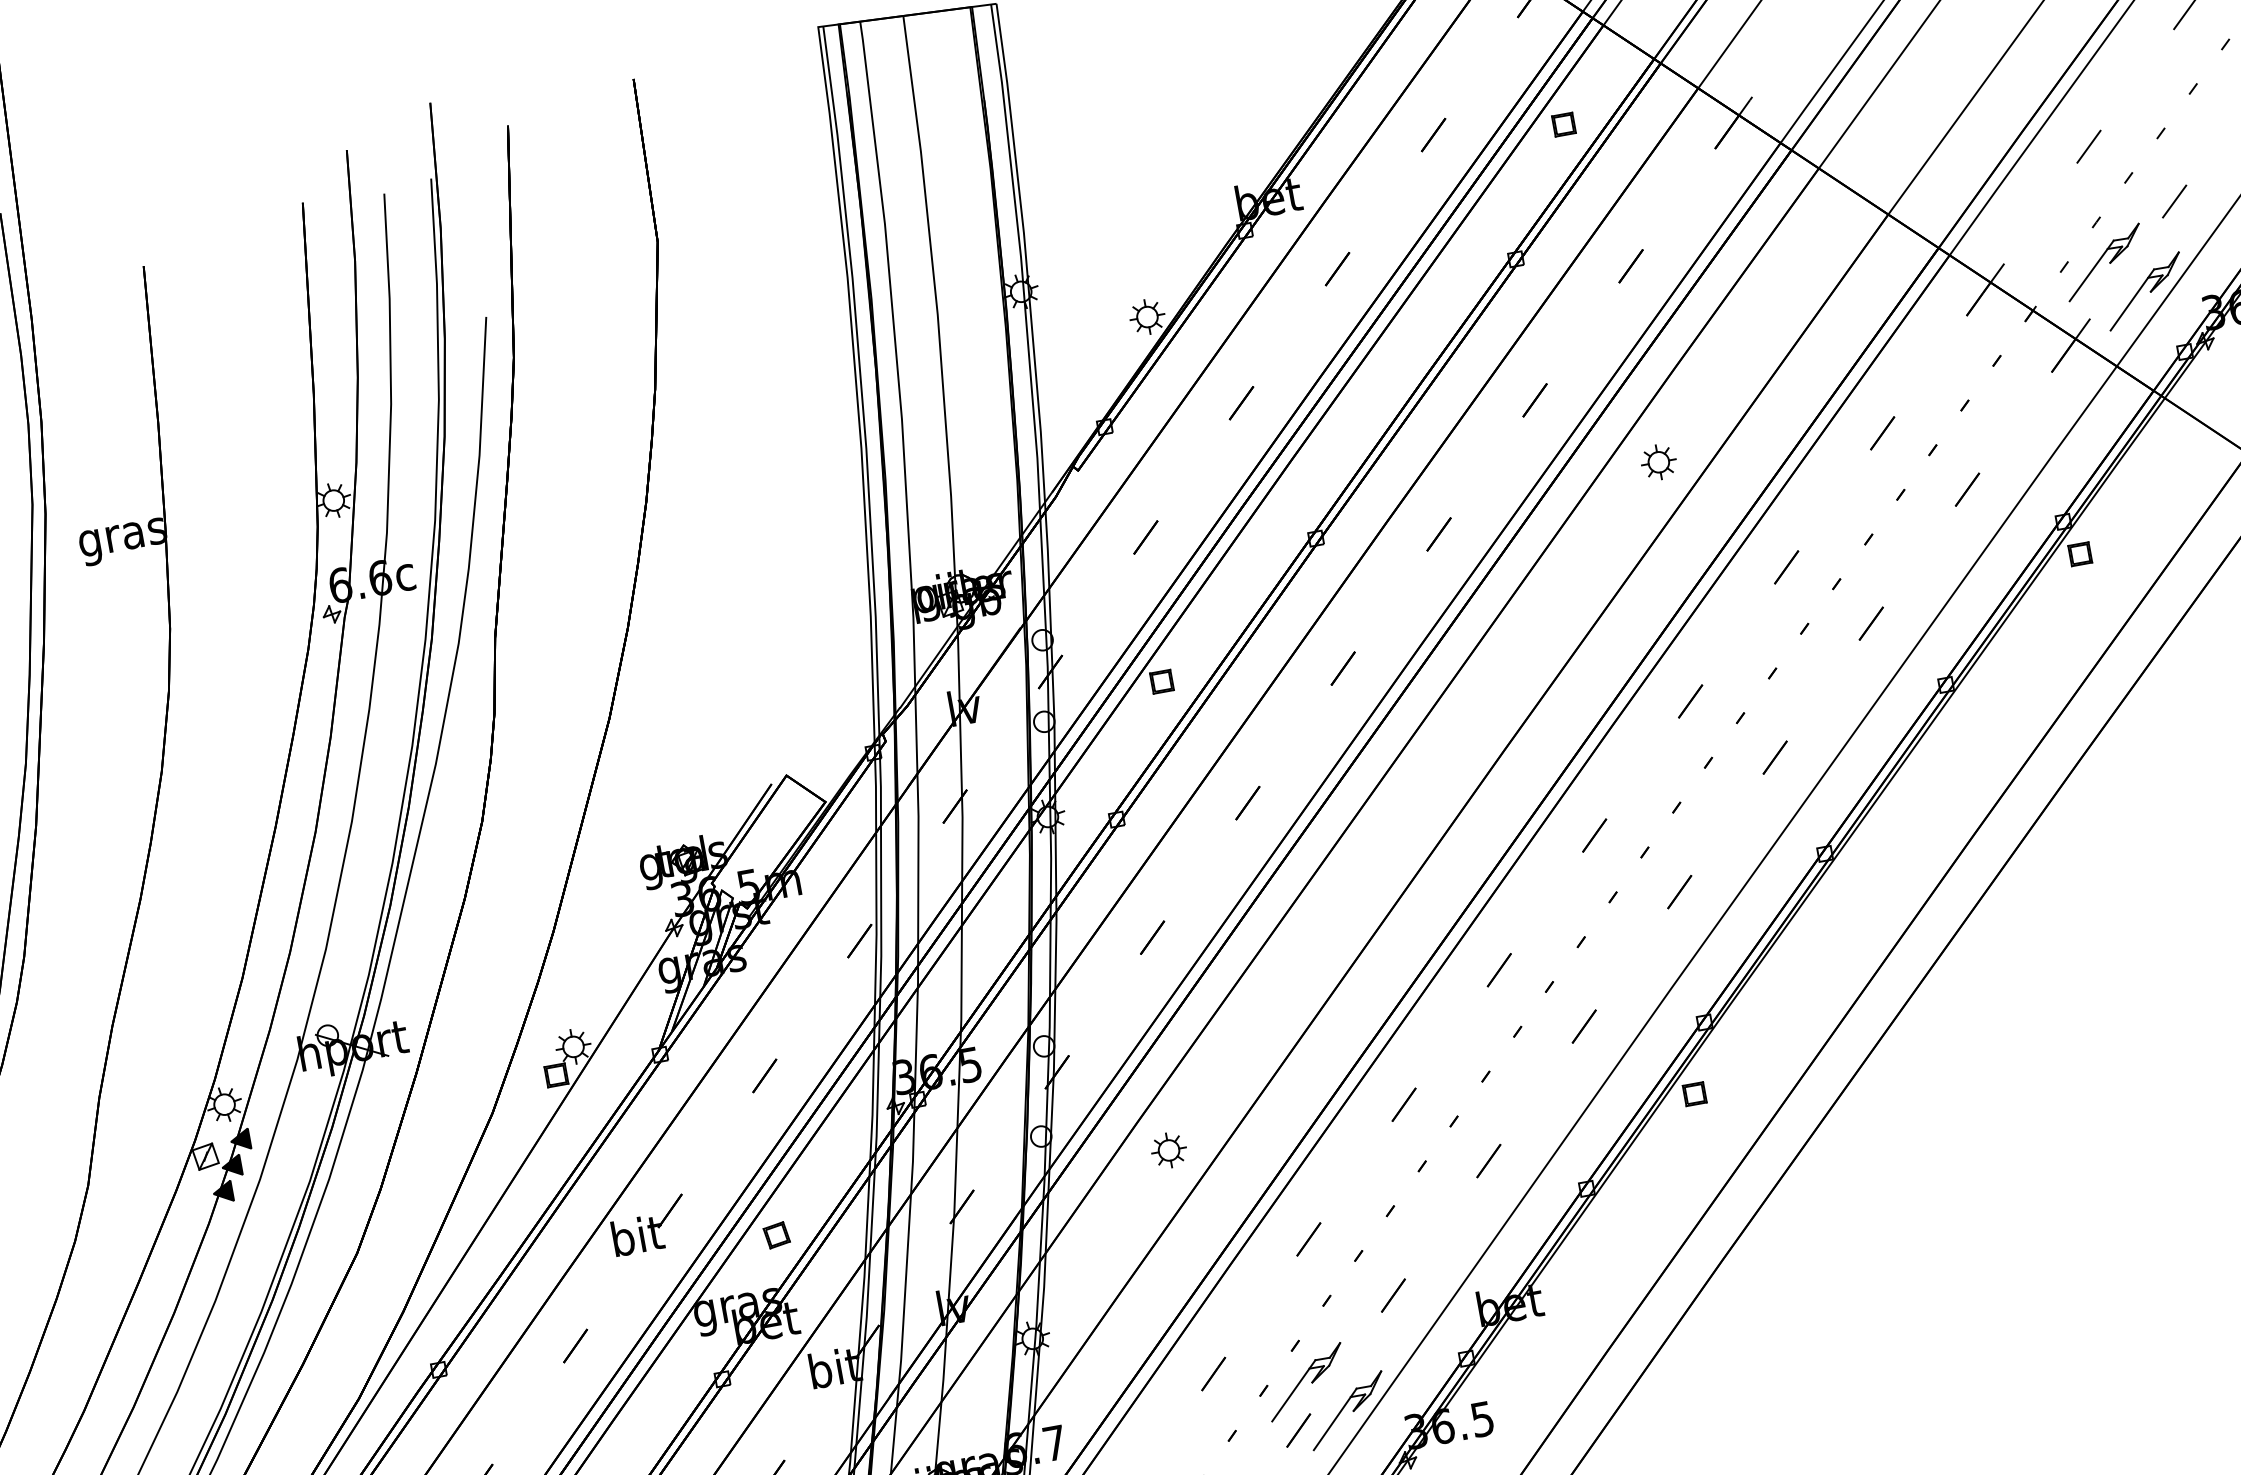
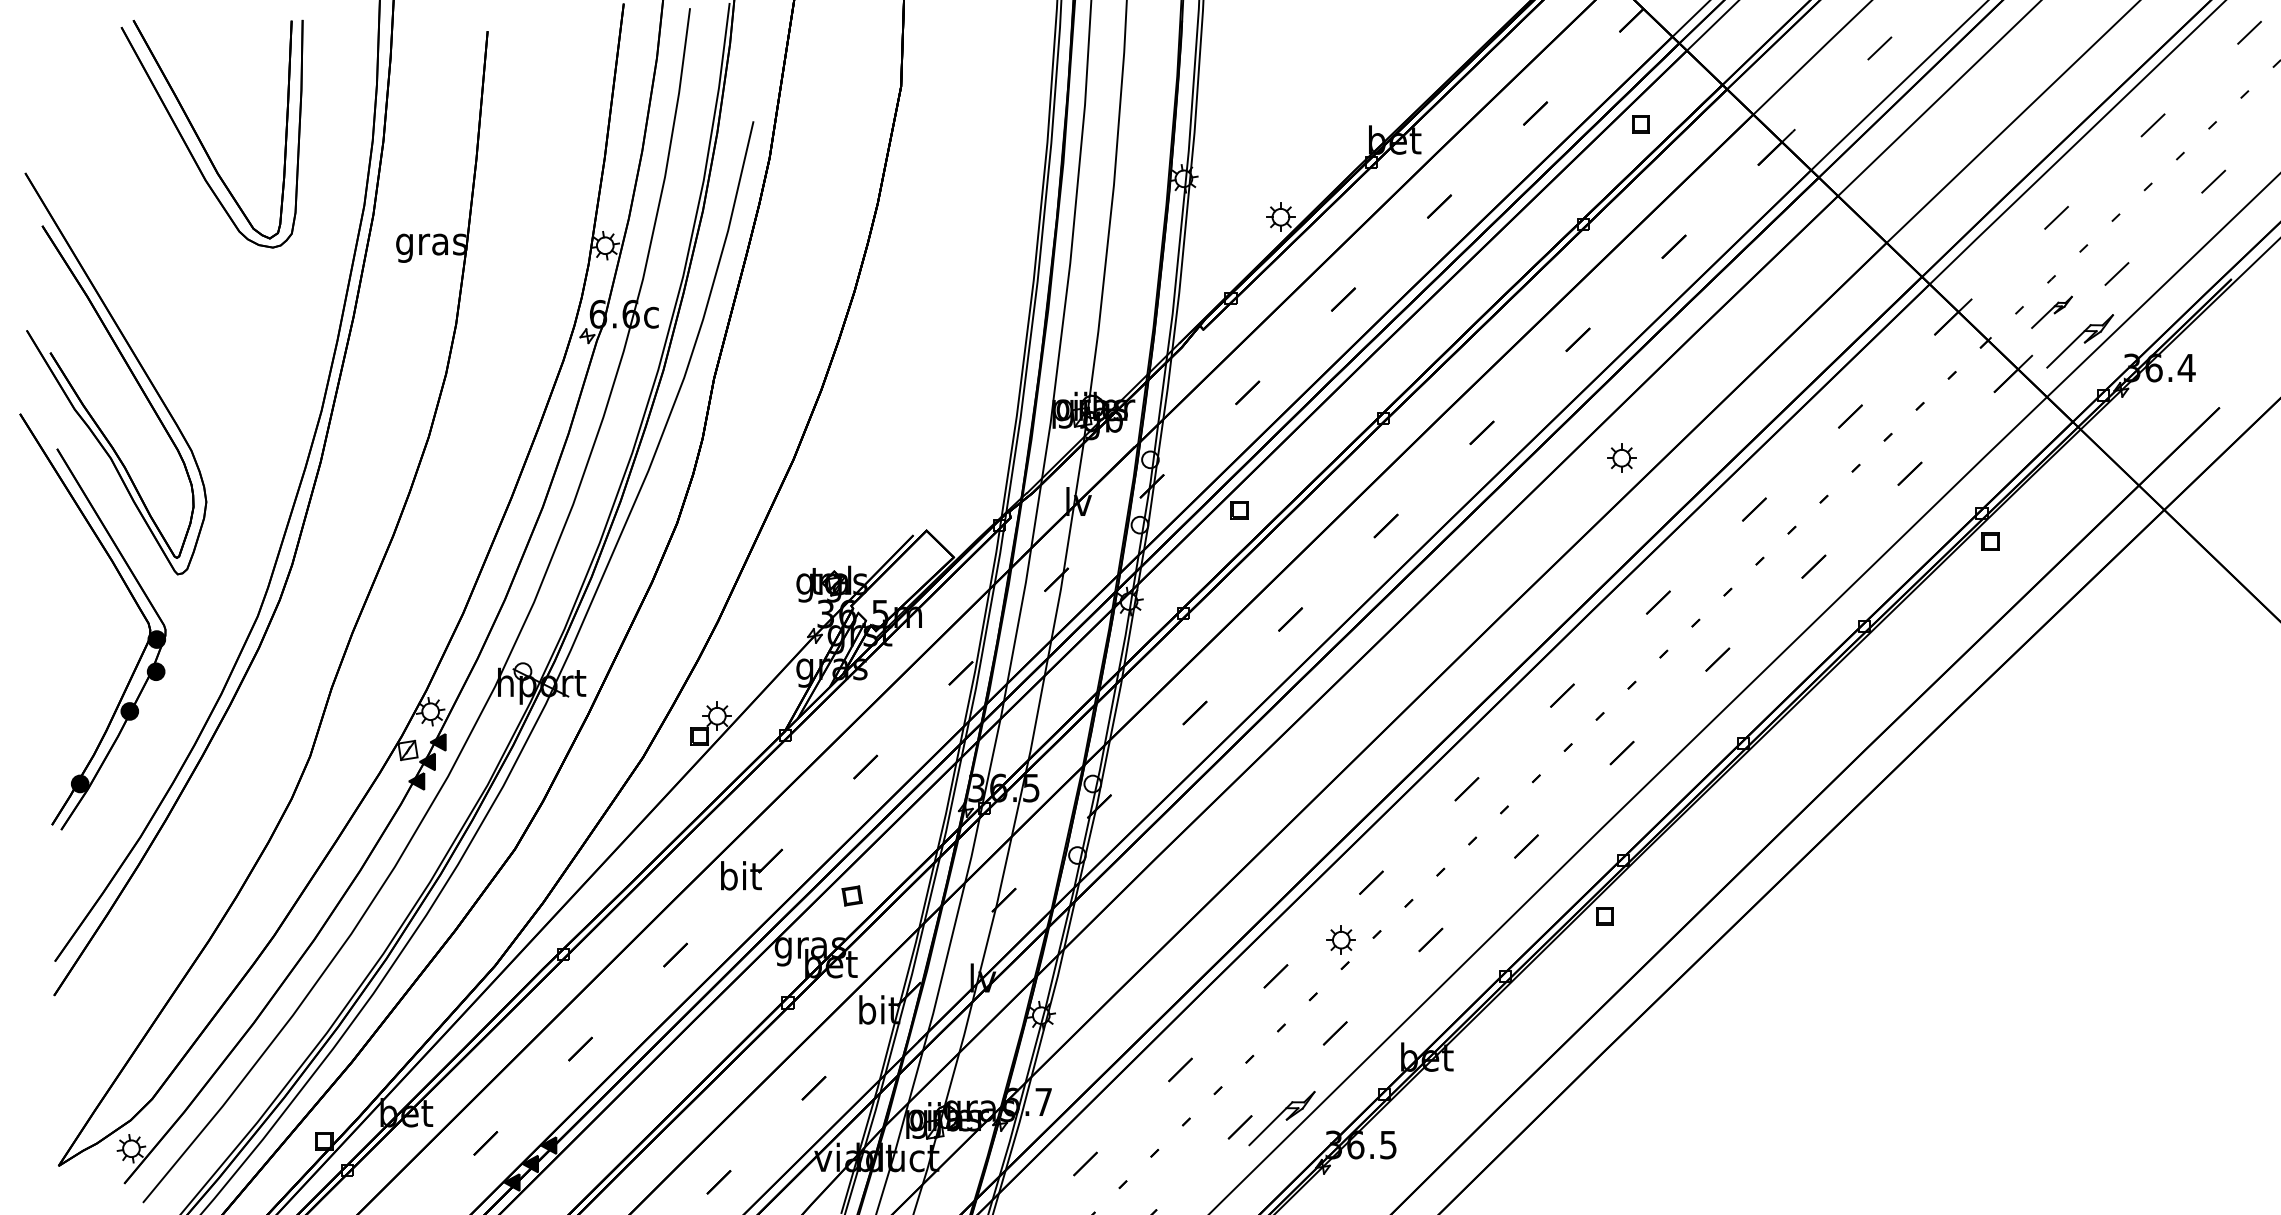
part: (2103, 262) -> (2051, 312), size x0.6
part: (1658, 461) -> (1621, 457), moved
part: (1167, 1149) -> (1340, 939), moved
part: (1305, 1381) -> (1252, 1089), removed

